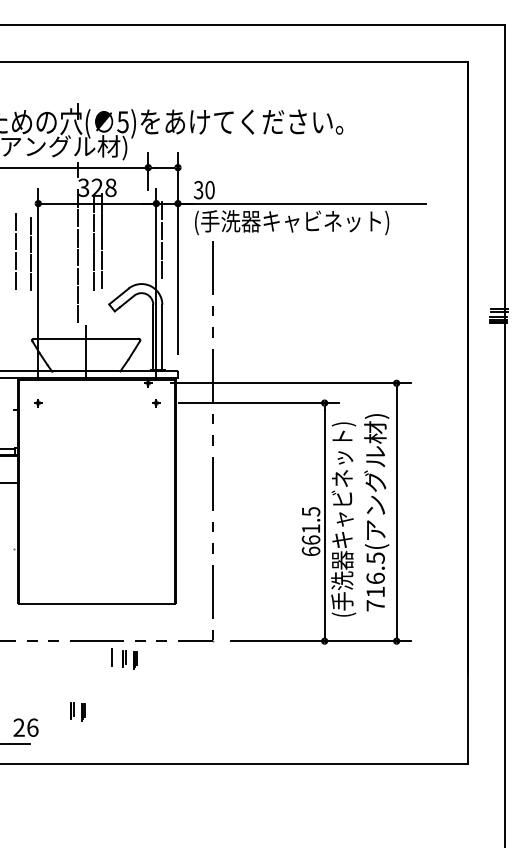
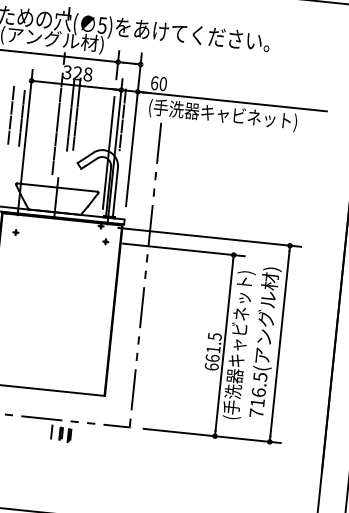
text: (198, 189) -> (154, 82), 30 -> 60
line: (148, 286) -> (108, 152), added
part: (77, 711) -> (21, 470), removed

